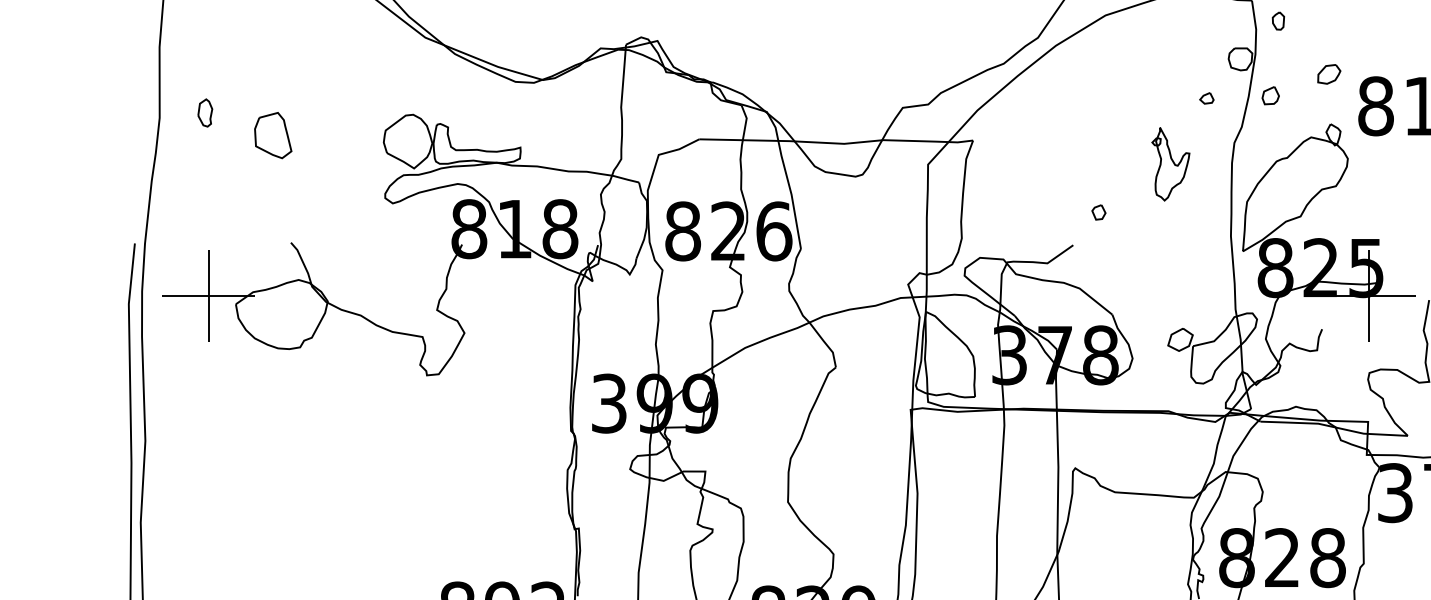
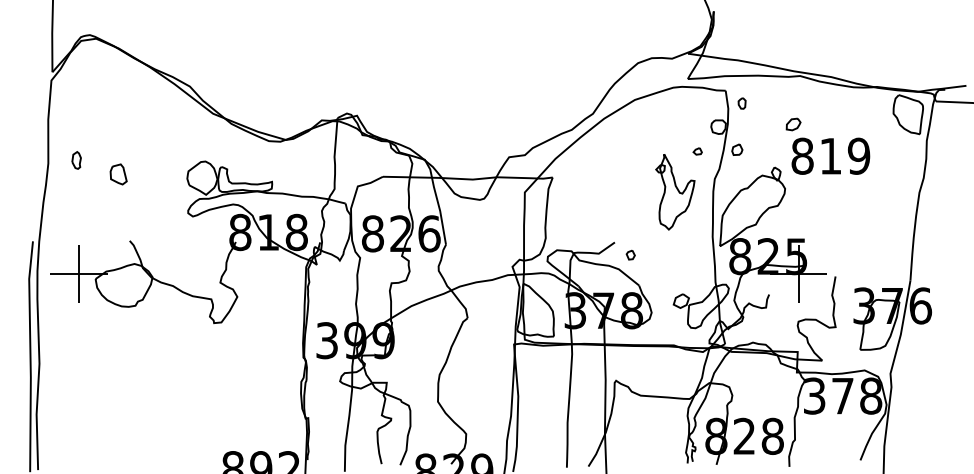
part: (1329, 74) -> (793, 124), moved
part: (272, 135) -> (118, 174), size x0.71
part: (1171, 164) -> (675, 192), size x1.67
part: (1098, 211) -> (630, 254), moved

